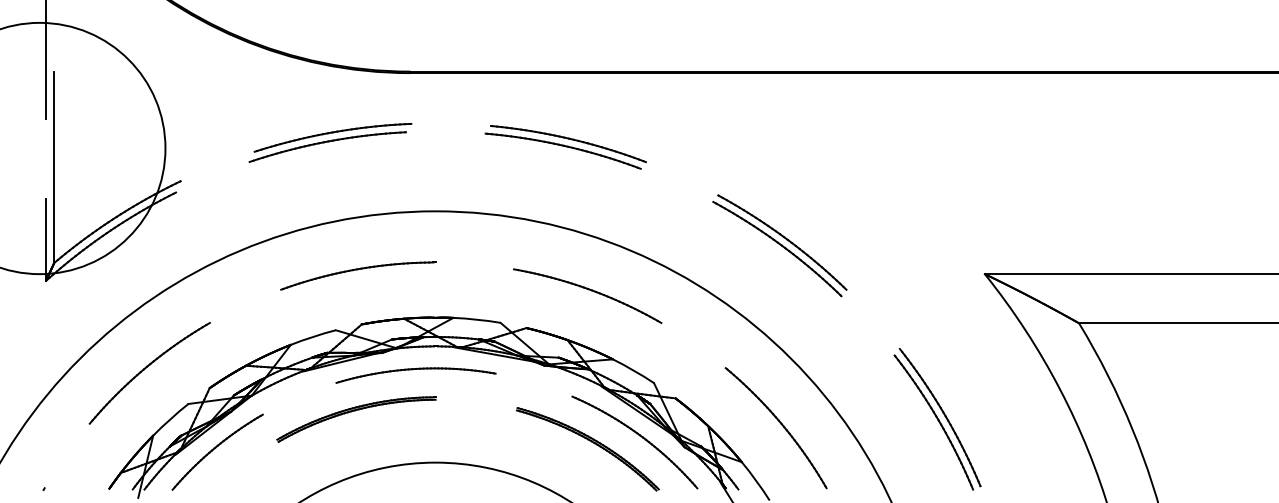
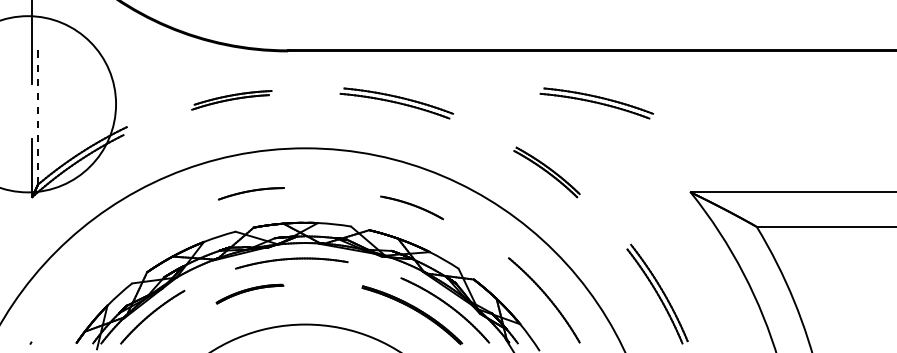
part: (330, 143) -> (231, 100), size x0.7
part: (850, 147) -> (596, 103), added
line: (54, 168) -> (38, 118), solid -> dashed
part: (779, 245) -> (546, 172), size x0.7
part: (358, 275) -> (251, 193), size x0.6
part: (586, 295) -> (411, 207), size x0.6
part: (150, 372) -> (105, 261), removed
part: (355, 418) -> (249, 293), size x0.6

